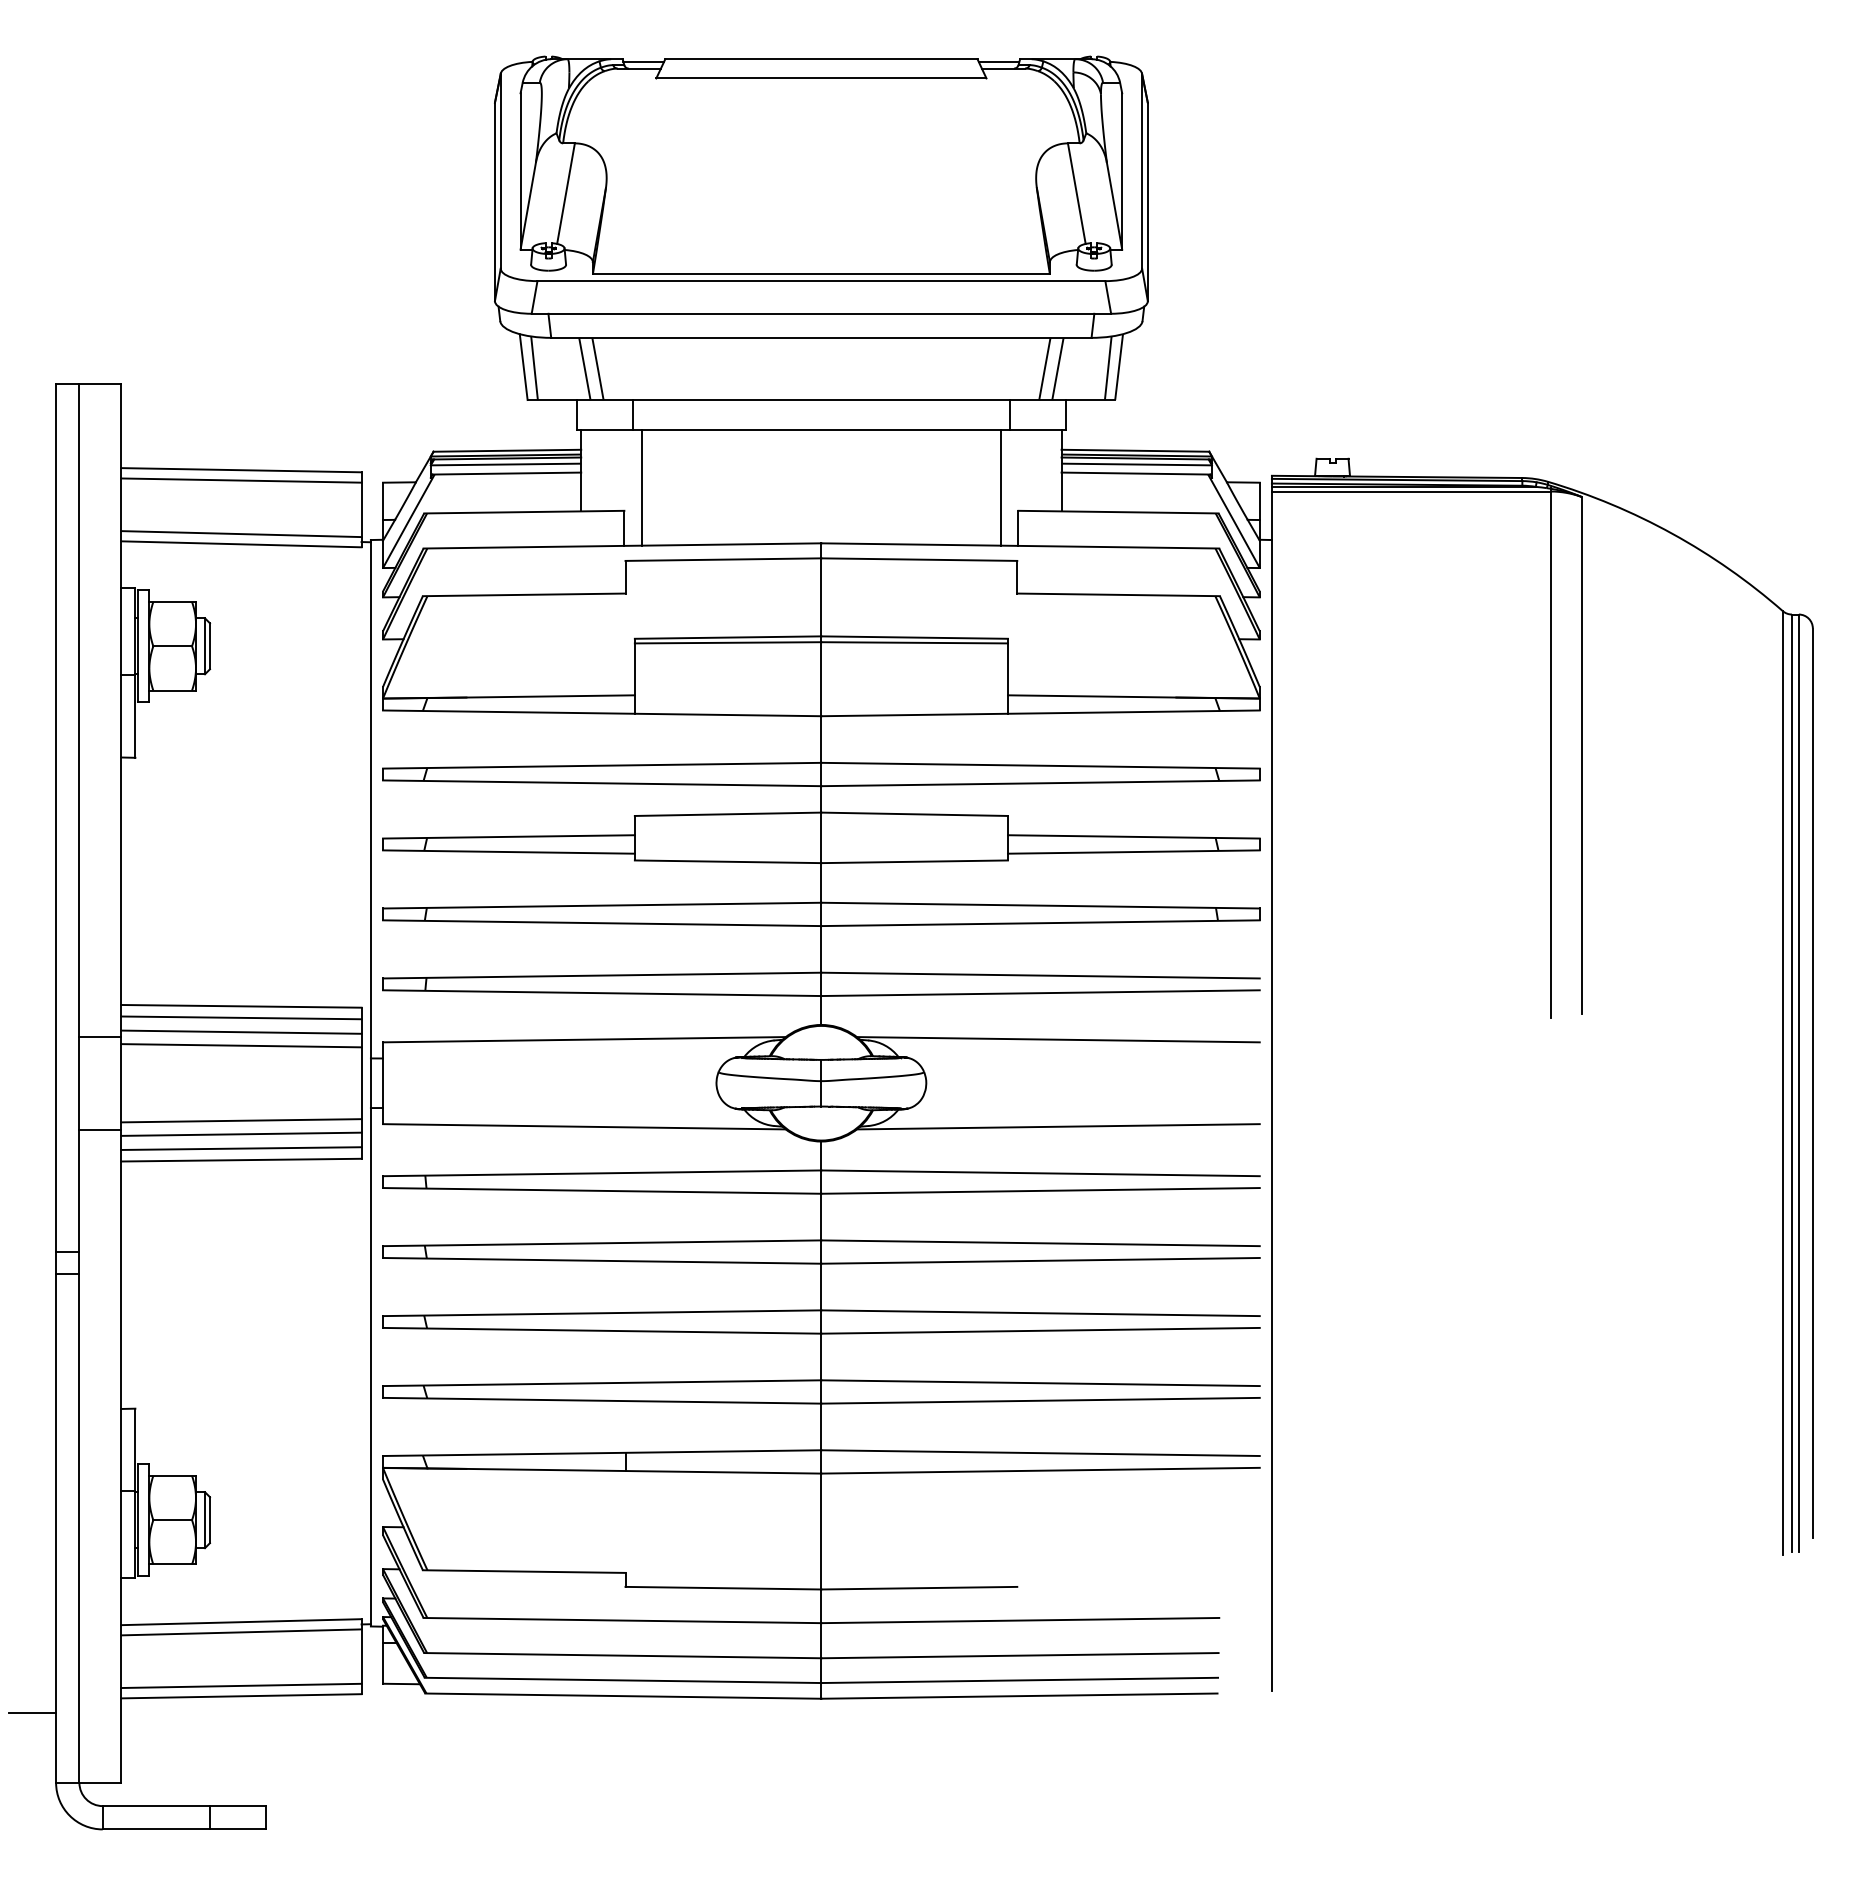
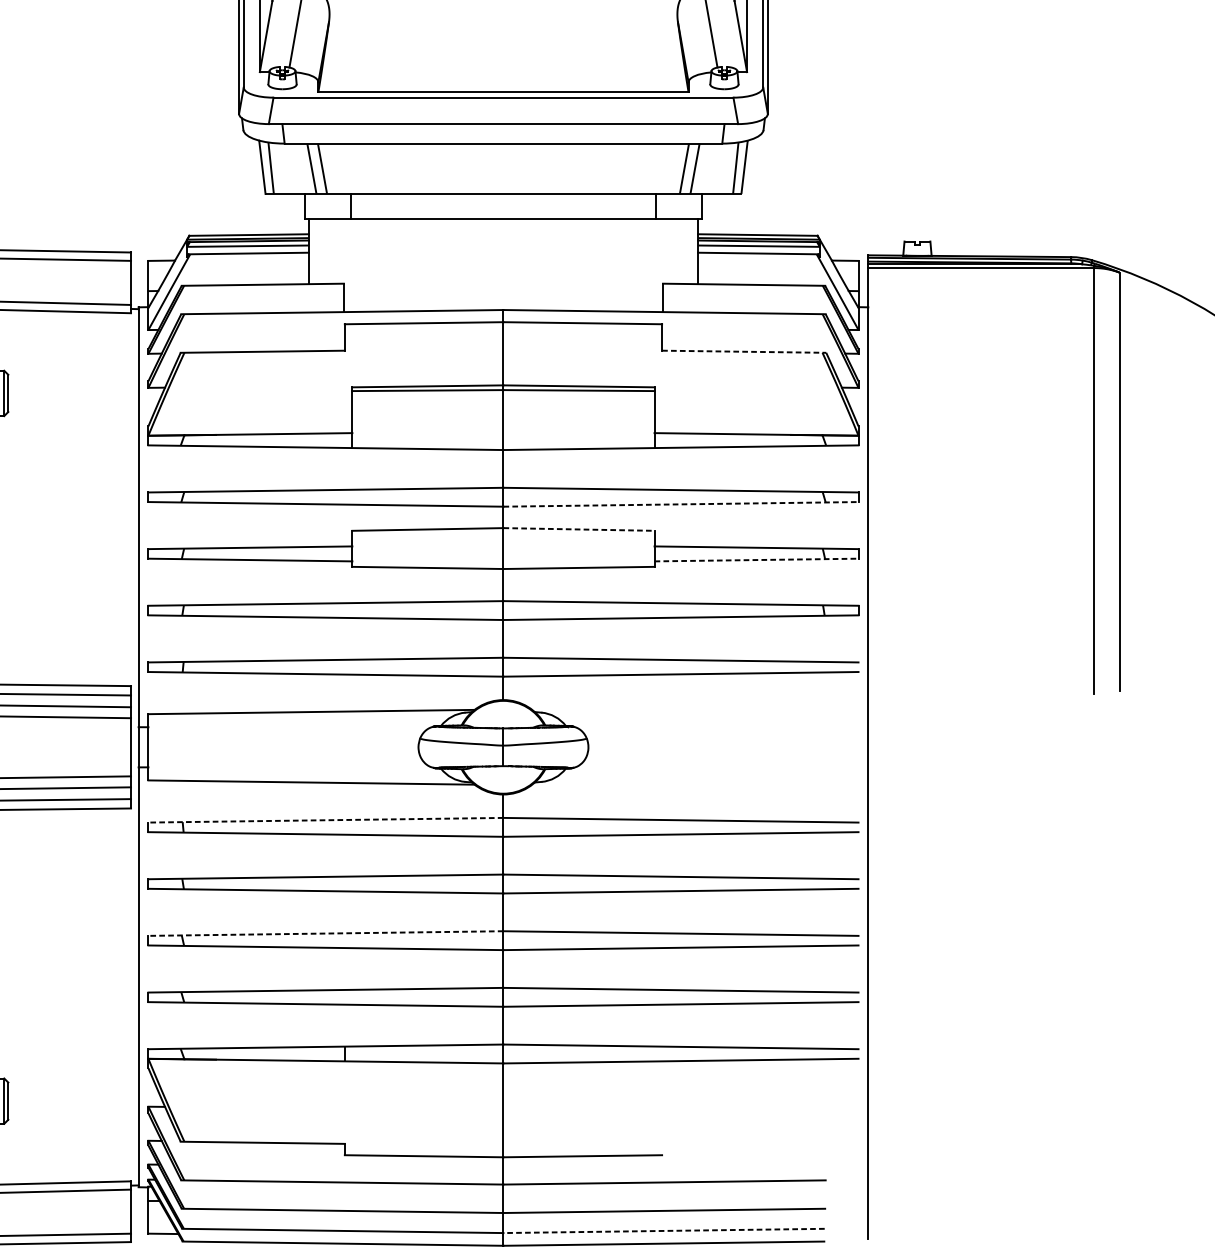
line: (641, 487) -> (357, 264), removed
line: (1000, 487) -> (648, 264), removed
line: (1119, 594) -> (744, 351), solid -> dashed
line: (1041, 783) -> (681, 504), solid -> dashed
line: (915, 814) -> (579, 529), solid -> dashed
line: (1133, 852) -> (756, 560), solid -> dashed
line: (1057, 1039) -> (694, 711), removed
line: (1057, 1126) -> (694, 782), removed
line: (601, 1173) -> (325, 820), solid -> dashed
line: (601, 1313) -> (325, 933), solid -> dashed
line: (1019, 1680) -> (663, 1231), solid -> dashed

